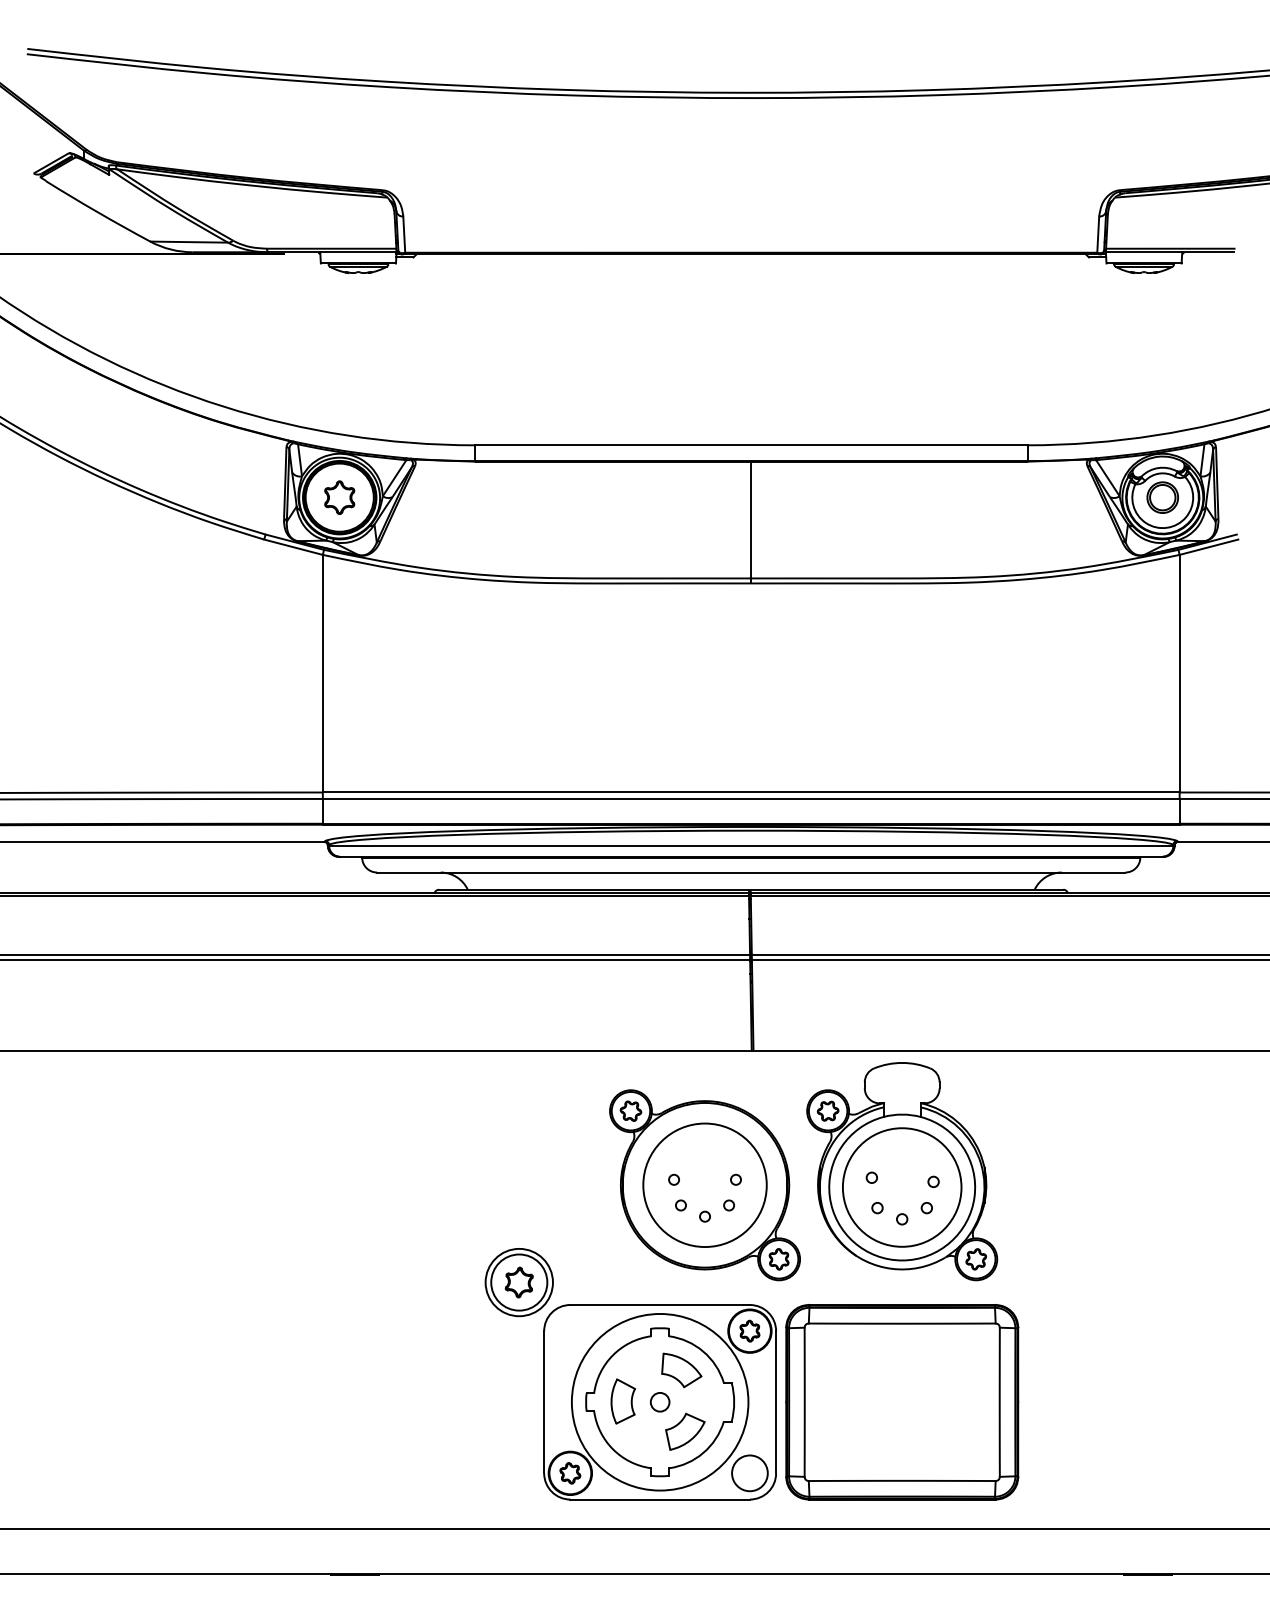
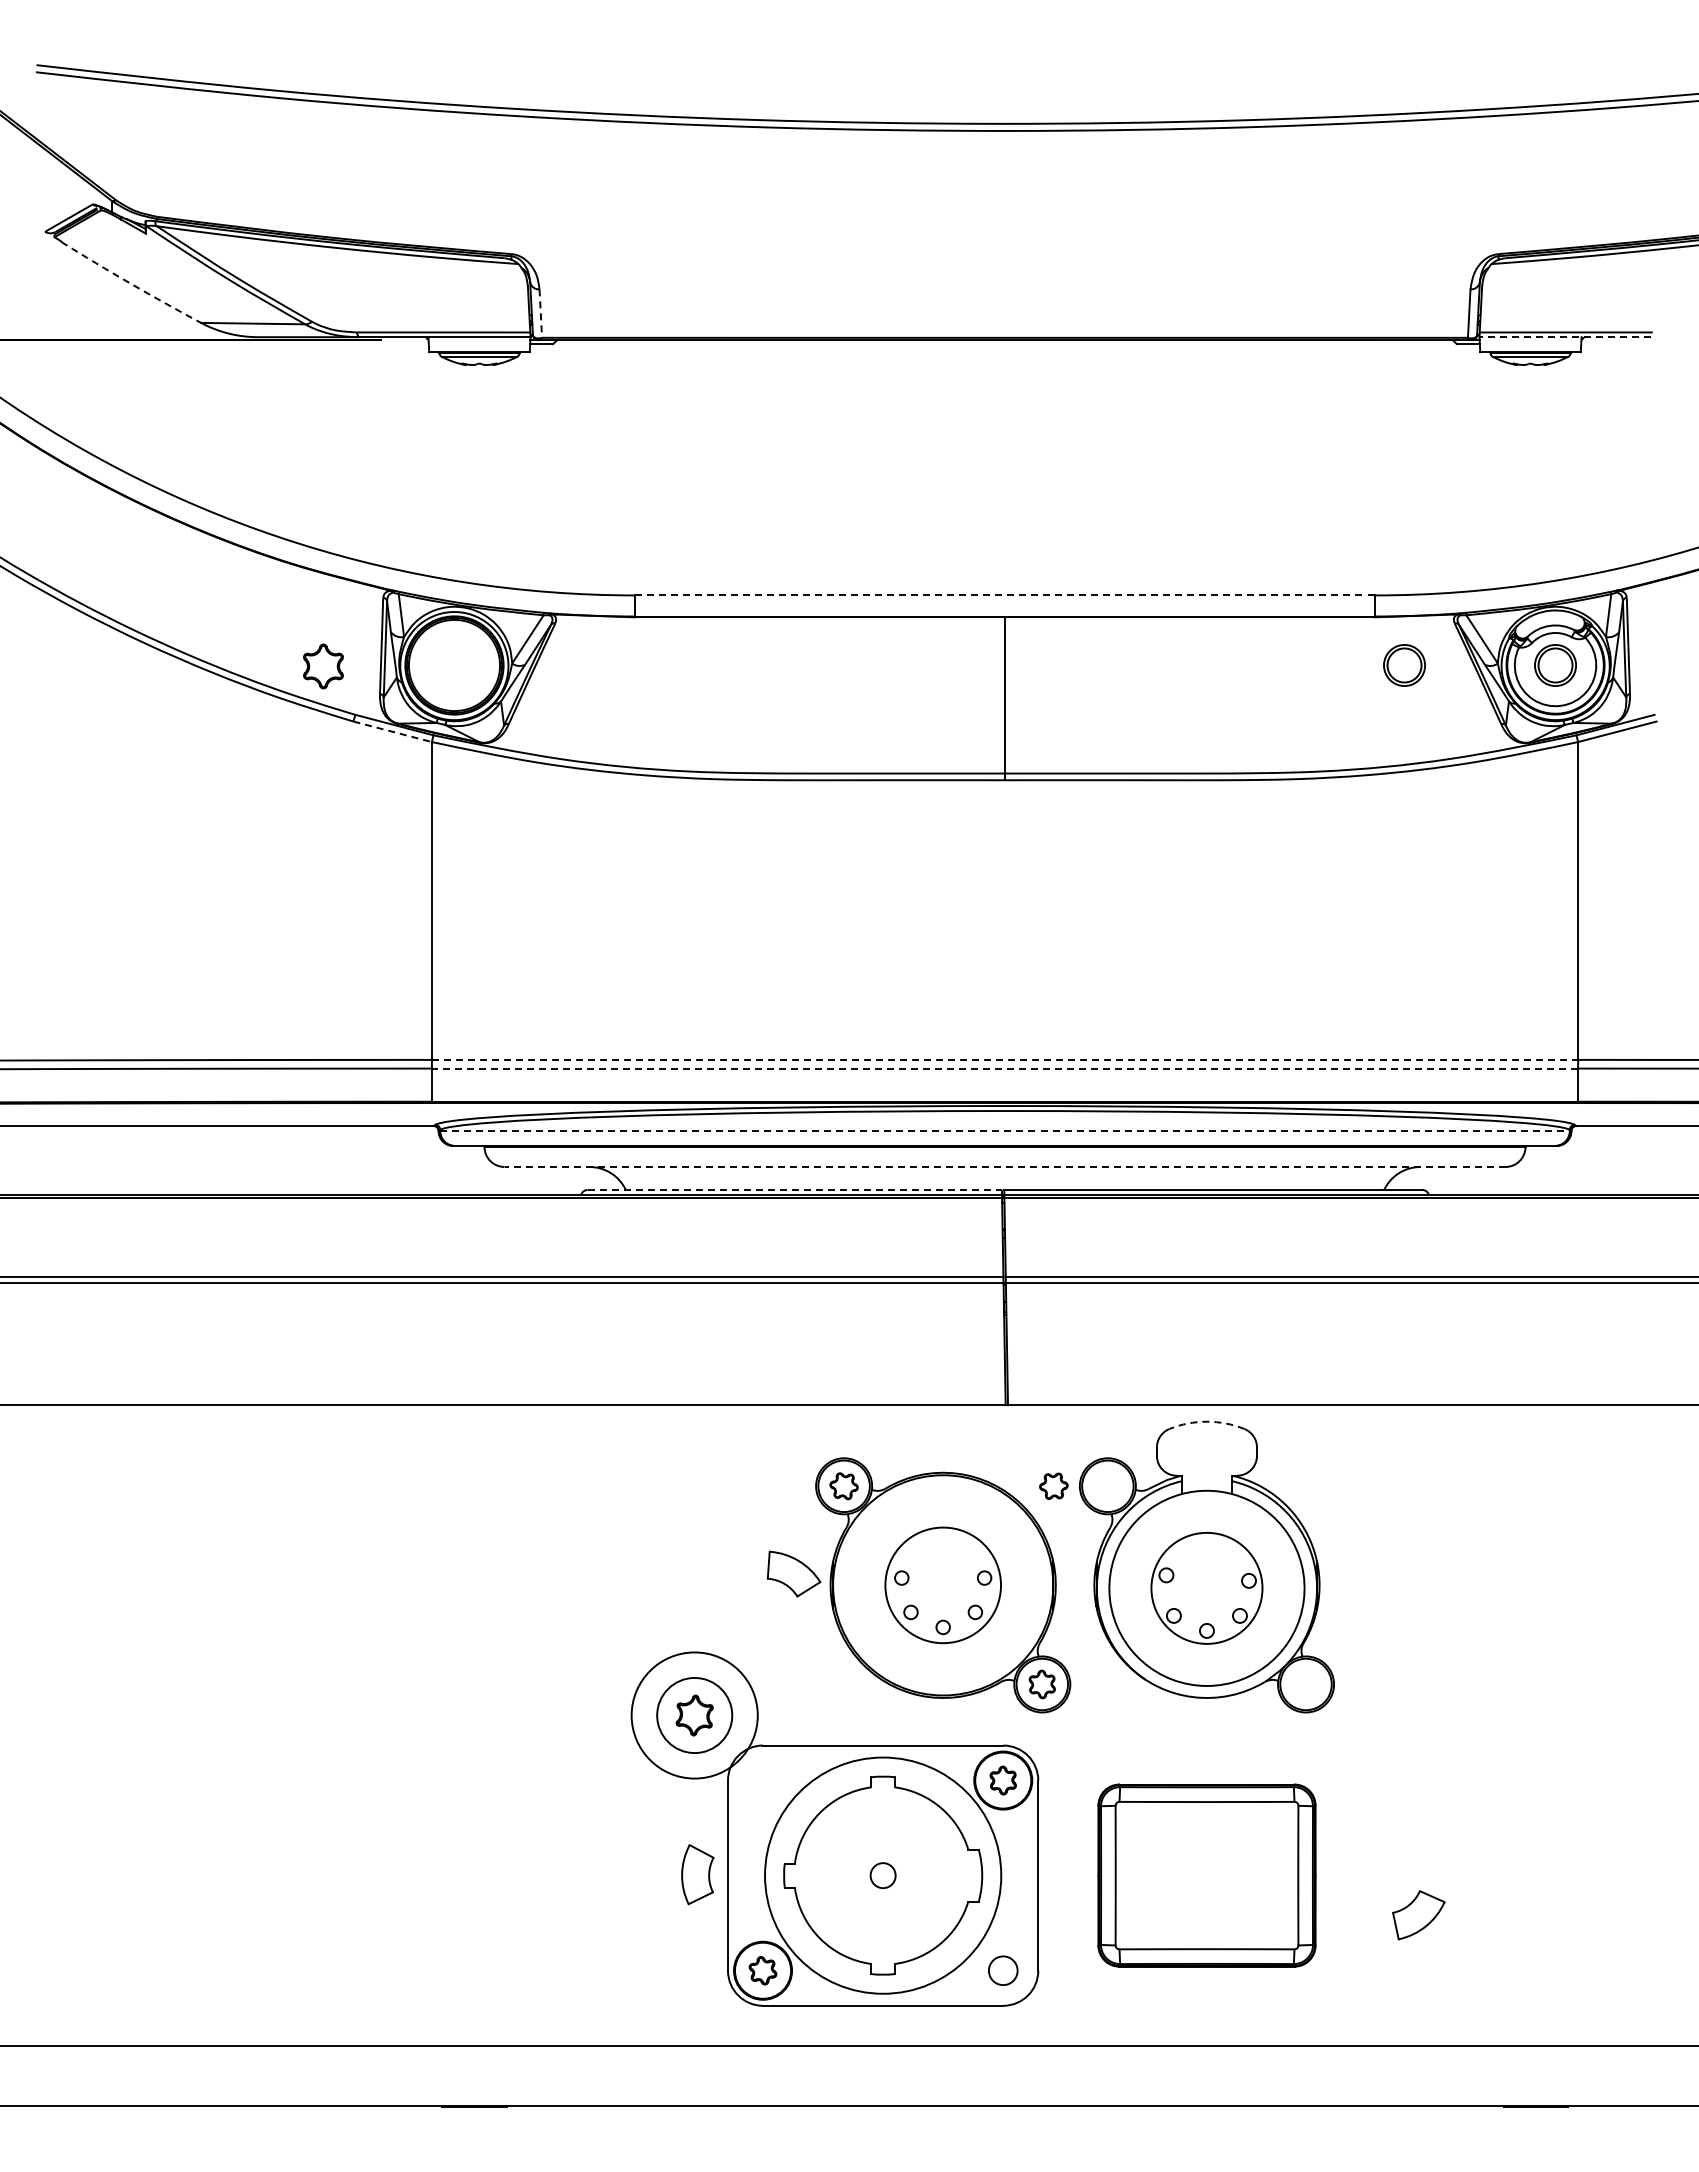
arc: (97, 212) -> (130, 283), solid -> dashed
line: (404, 235) -> (540, 314), solid -> dashed
line: (1170, 252) -> (1565, 337), solid -> dashed
line: (751, 445) -> (1005, 595), solid -> dashed
part: (339, 497) -> (323, 666), moved
part: (1049, 497) -> (1404, 665), added
line: (293, 547) -> (392, 731), solid -> dashed
line: (751, 792) -> (1005, 1059), solid -> dashed
line: (750, 798) -> (1004, 1068), solid -> dashed
line: (751, 845) -> (1005, 1130), solid -> dashed
line: (750, 872) -> (1004, 1166), solid -> dashed
line: (594, 890) -> (795, 1190), solid -> dashed
arc: (901, 1062) -> (1206, 1421), solid -> dashed
part: (827, 1110) -> (1053, 1485), moved
circle: (704, 1184) -> (942, 1584), size x0.7
circle: (901, 1187) -> (1206, 1588), size x0.7
part: (976, 1259) -> (1306, 1684), removed
circle: (519, 1282) -> (694, 1715), size x1.4
part: (681, 1370) -> (793, 1573), moved
part: (623, 1401) -> (697, 1874), moved
part: (901, 1402) -> (1206, 1875), size x0.7
part: (685, 1432) -> (1418, 1915), moved
circle: (750, 1473) -> (1003, 1970), size x0.6

